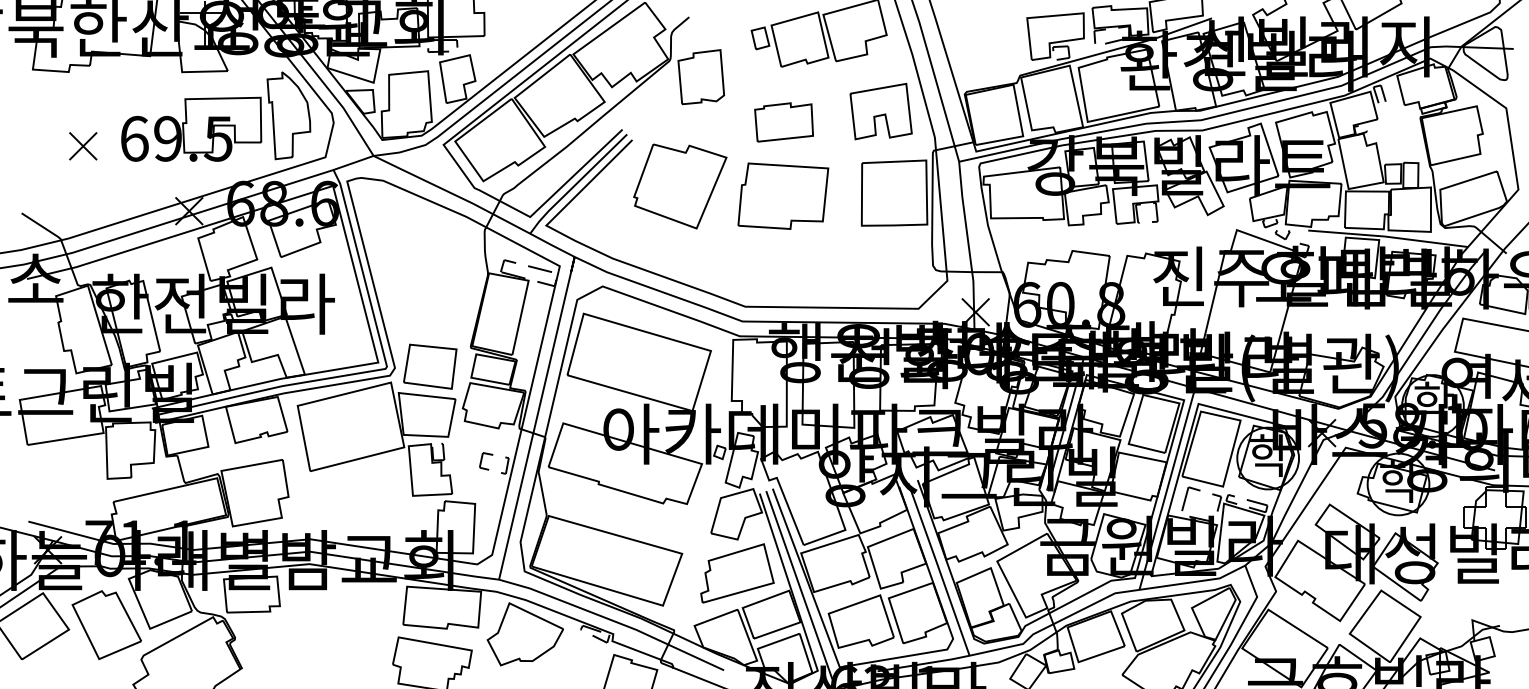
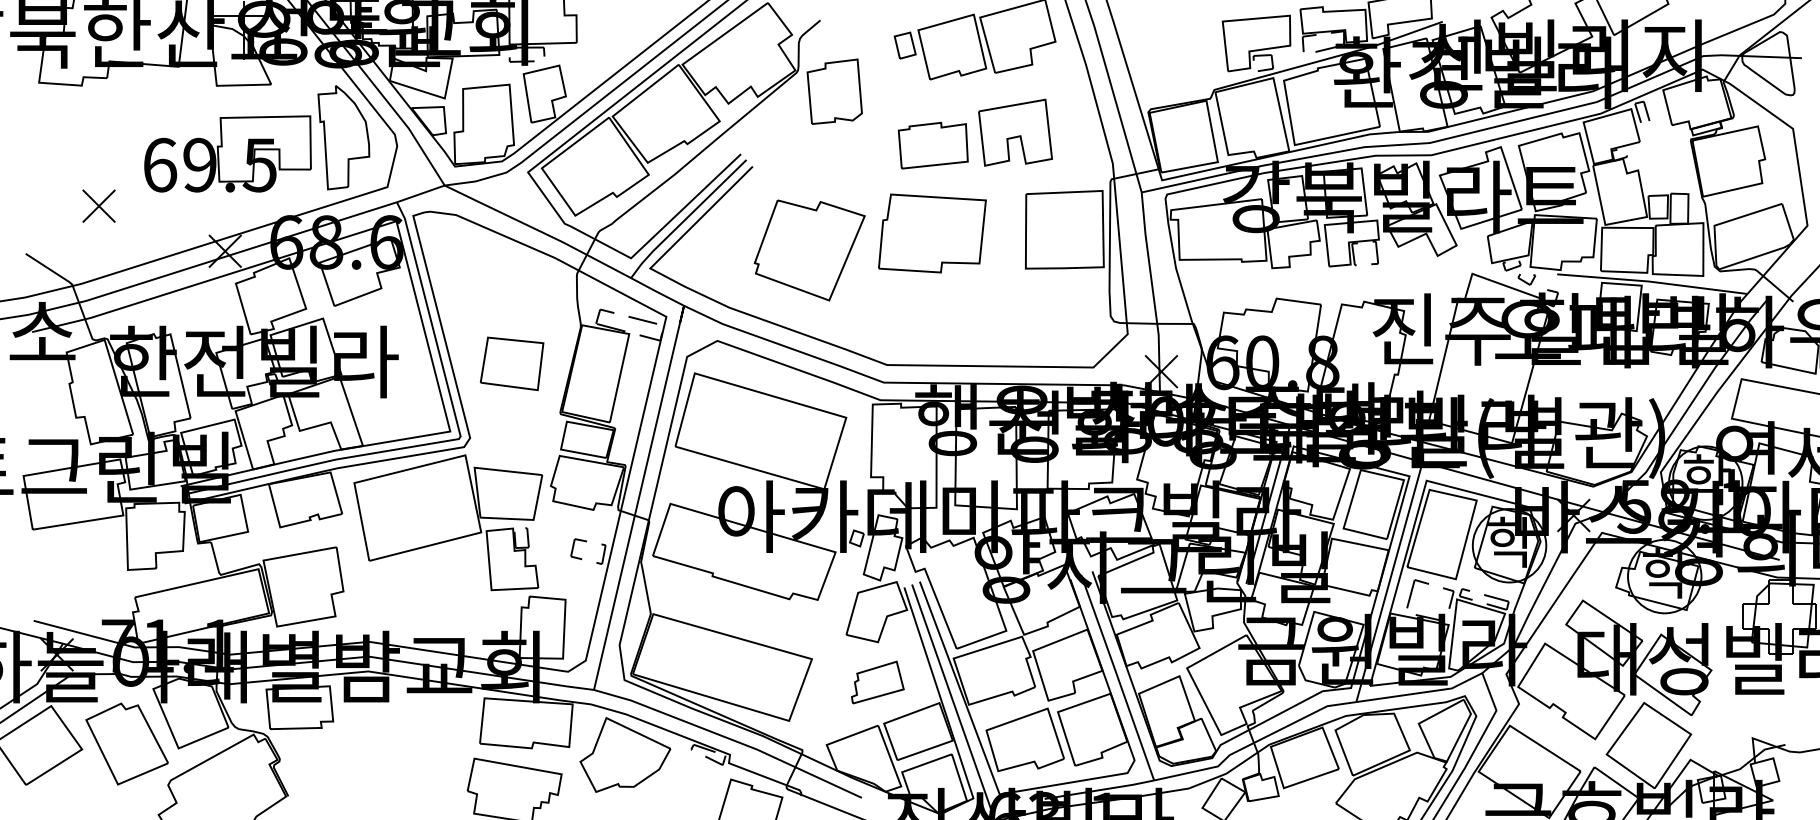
part: (880, 111) -> (1014, 132), moved
part: (83, 146) -> (99, 206), moved
part: (680, 186) -> (810, 250), moved
part: (430, 366) -> (512, 363), moved
part: (737, 573) -> (877, 682), size x0.6

